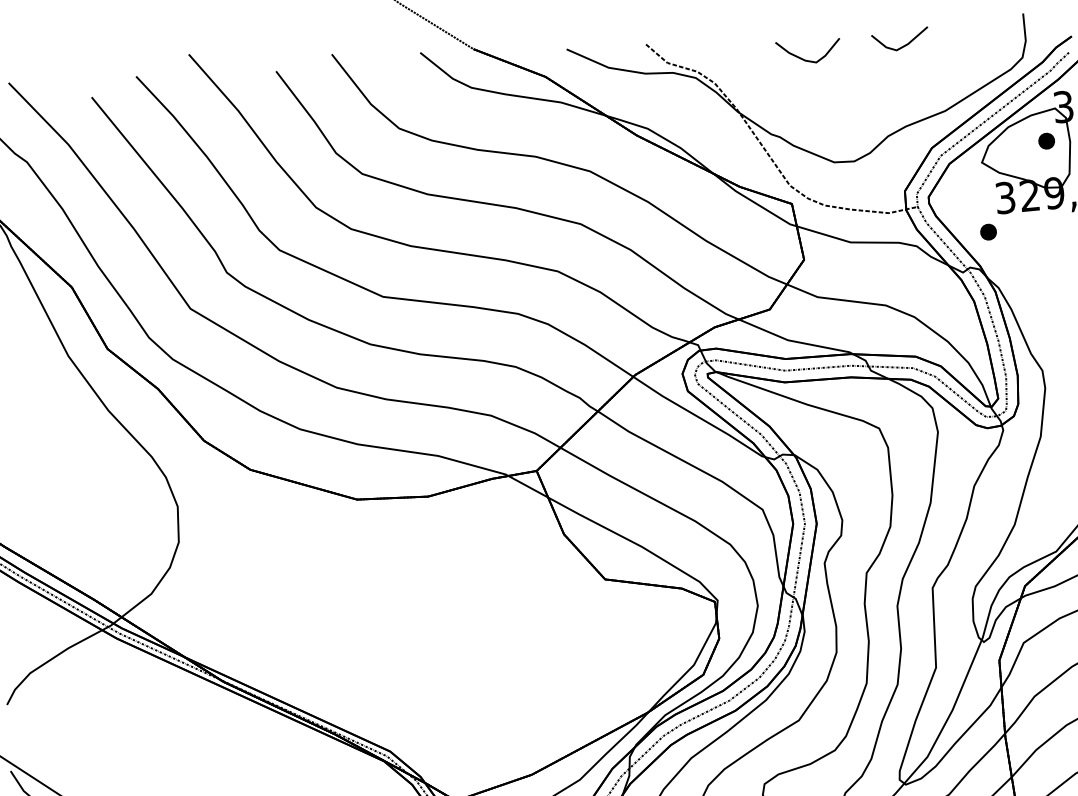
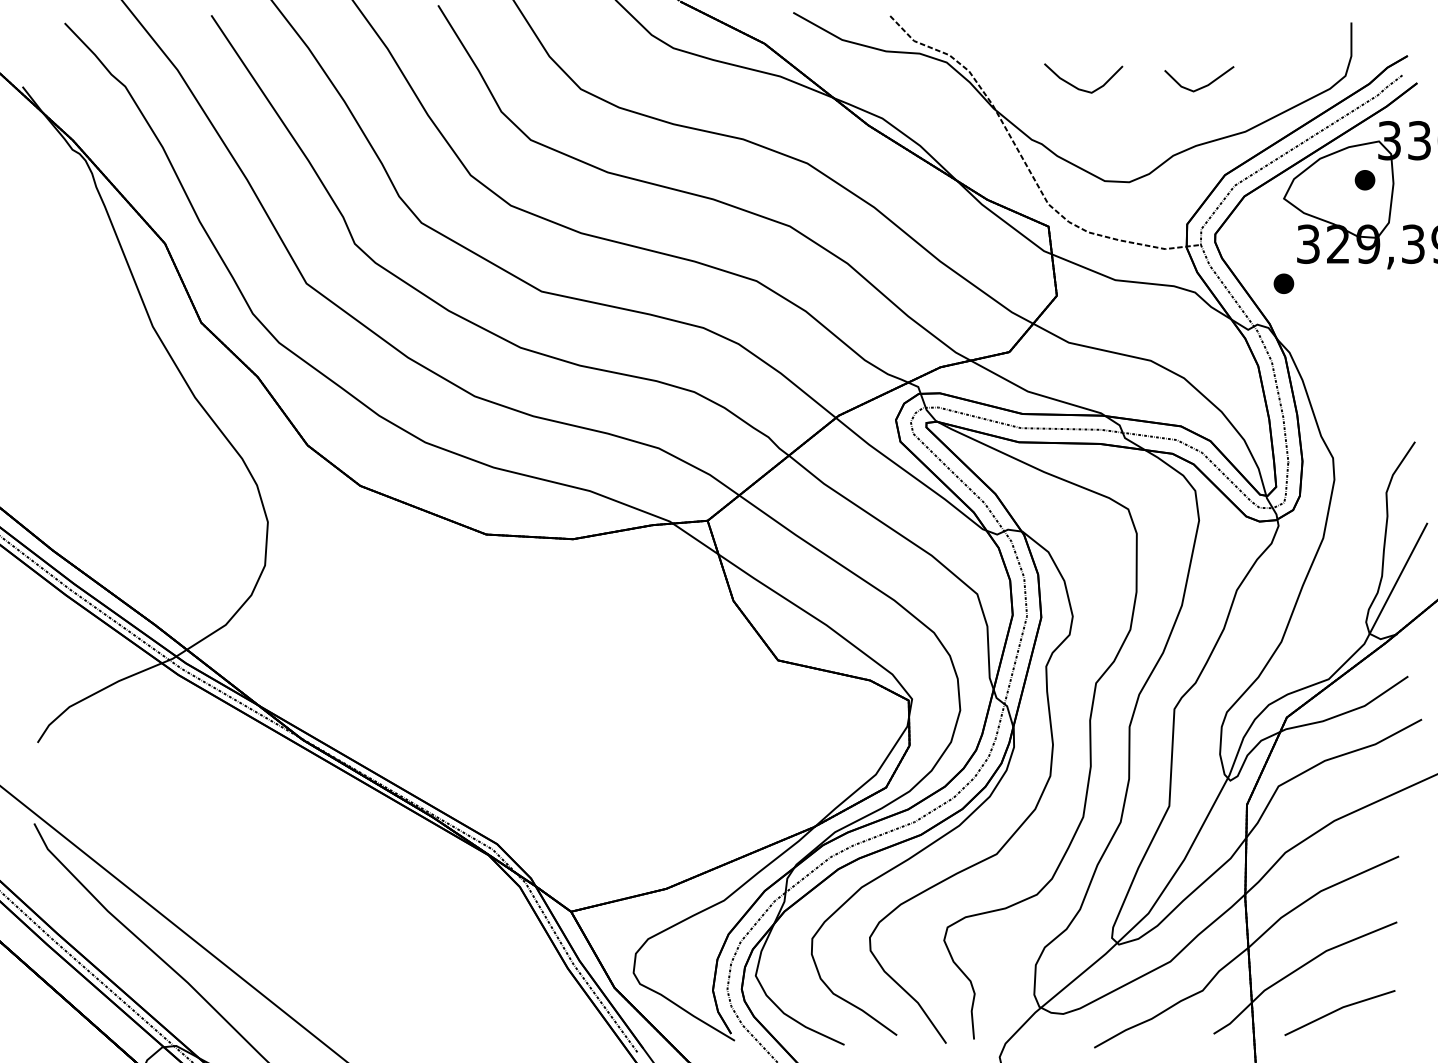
line: (903, 45) -> (1202, 86), moved
curve: (806, 59) -> (1080, 88), moved

